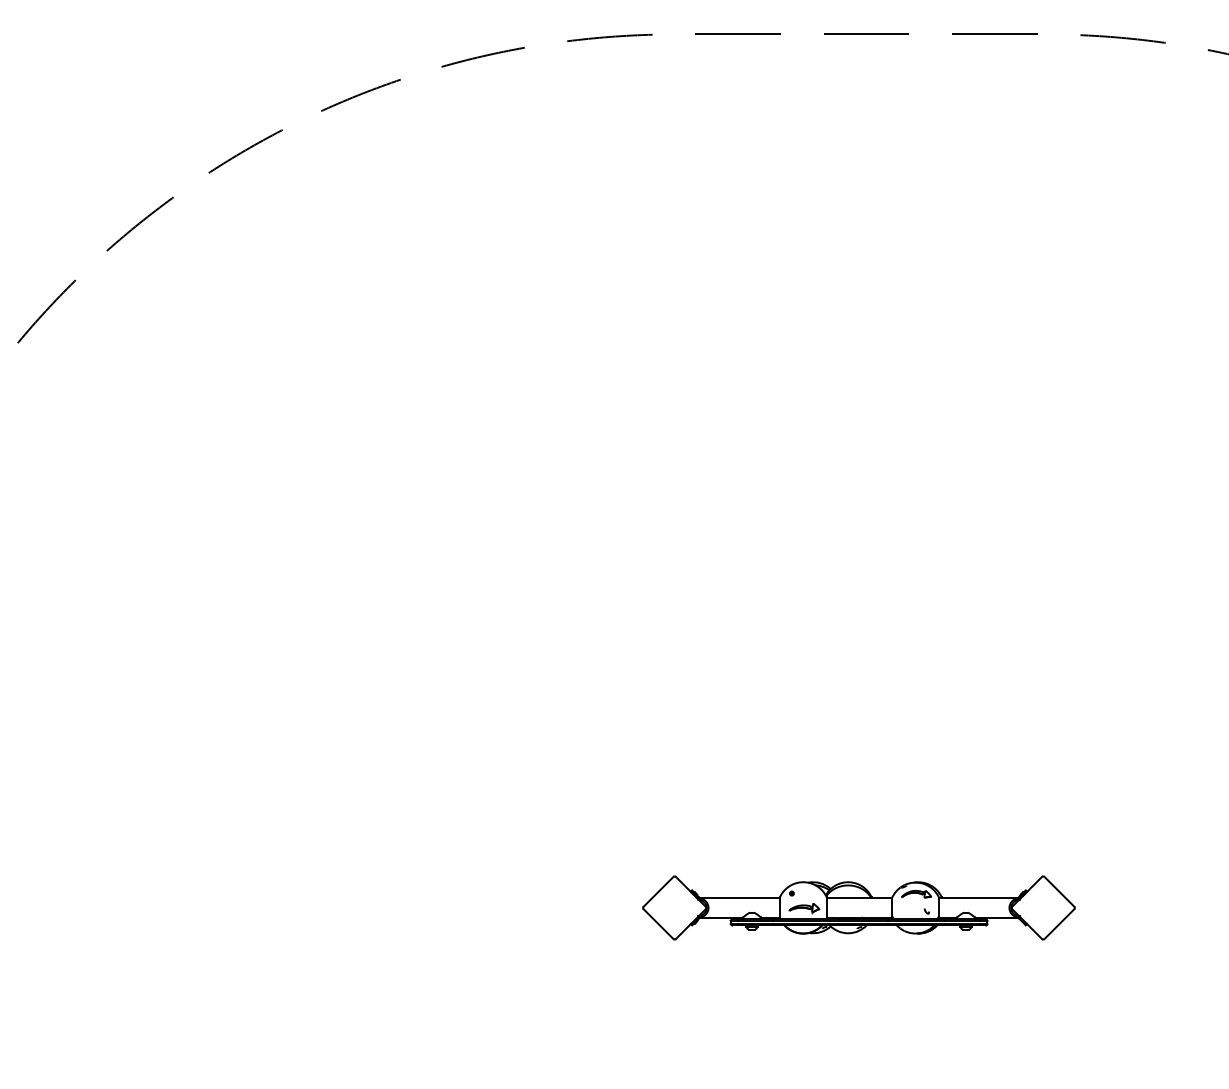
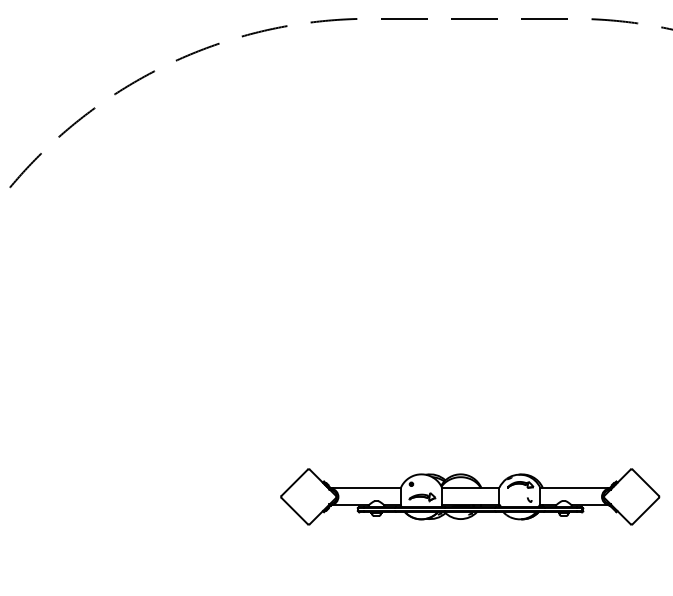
part: (859, 907) -> (470, 496), size x1.6

